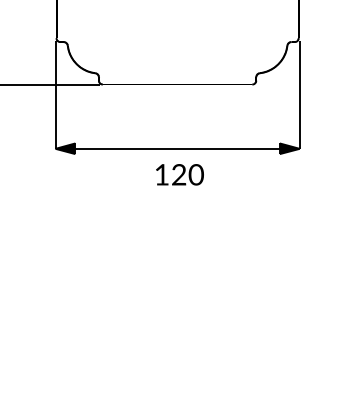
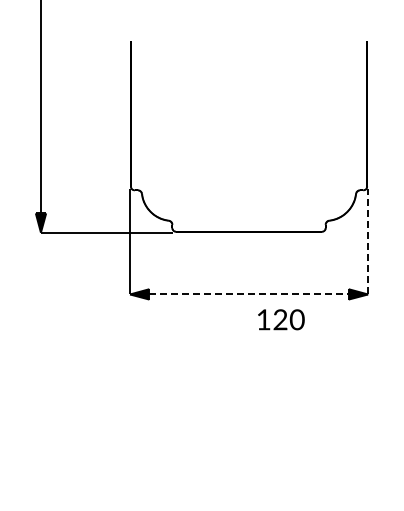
line: (300, 94) -> (368, 241), solid -> dashed
line: (178, 148) -> (249, 294), solid -> dashed
text: (180, 174) -> (281, 319), moved

